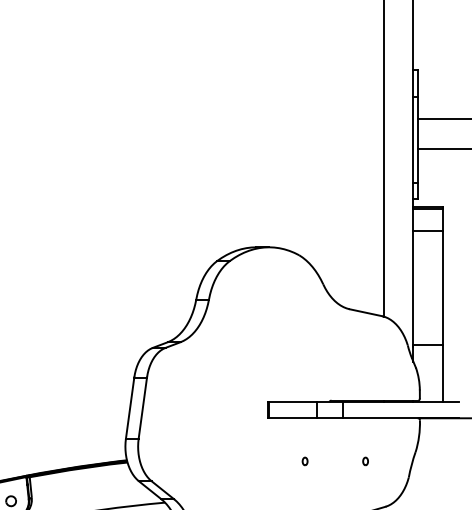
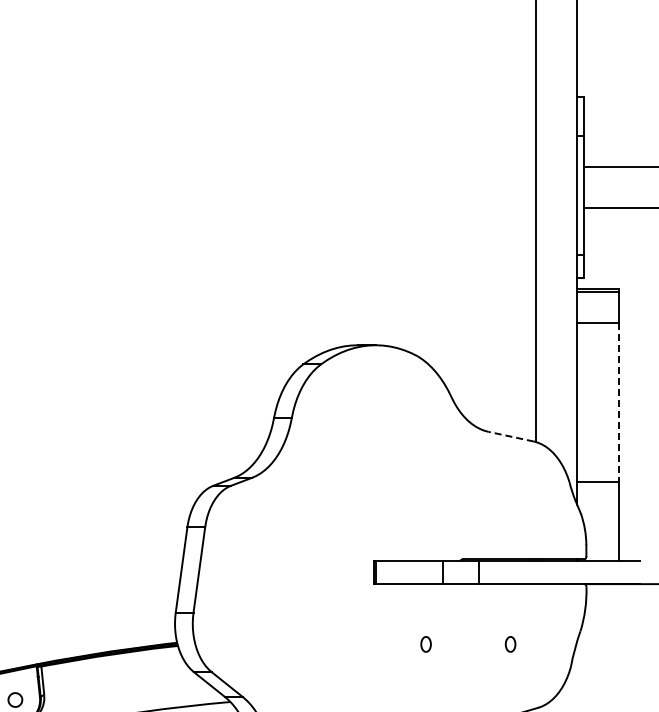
line: (443, 288) -> (619, 402), solid -> dashed
line: (365, 312) -> (510, 436), solid -> dashed
part: (304, 461) -> (425, 644), size x1.4
part: (365, 461) -> (510, 644), size x1.4

